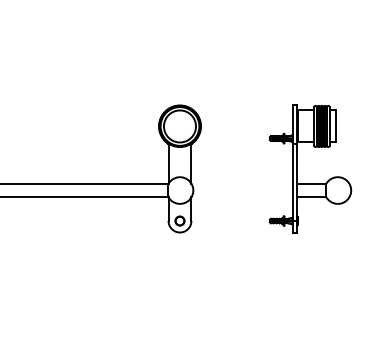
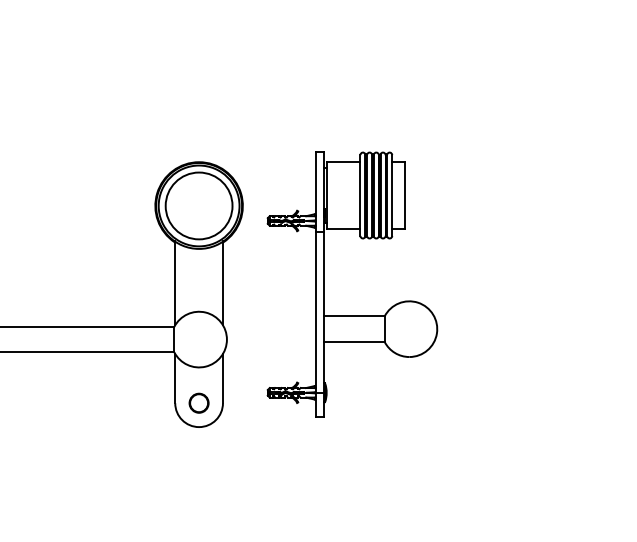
part: (297, 168) -> (325, 283), moved

